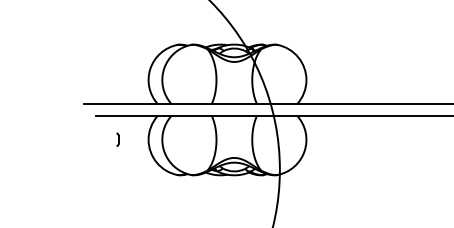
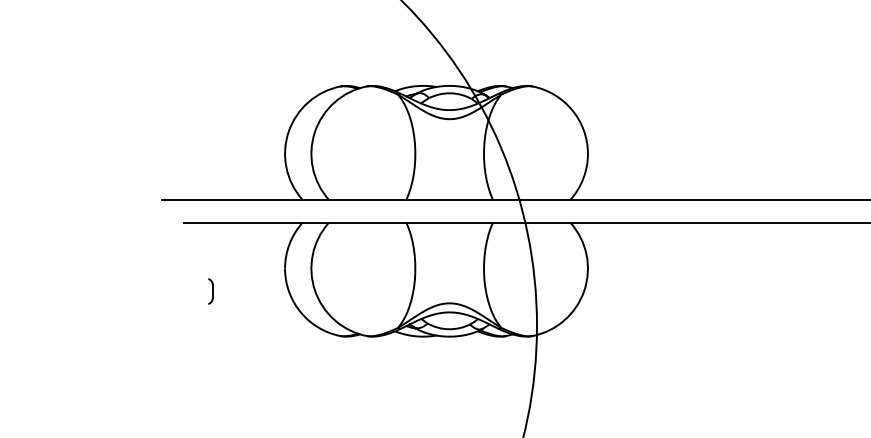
part: (117, 139) -> (210, 290), moved

